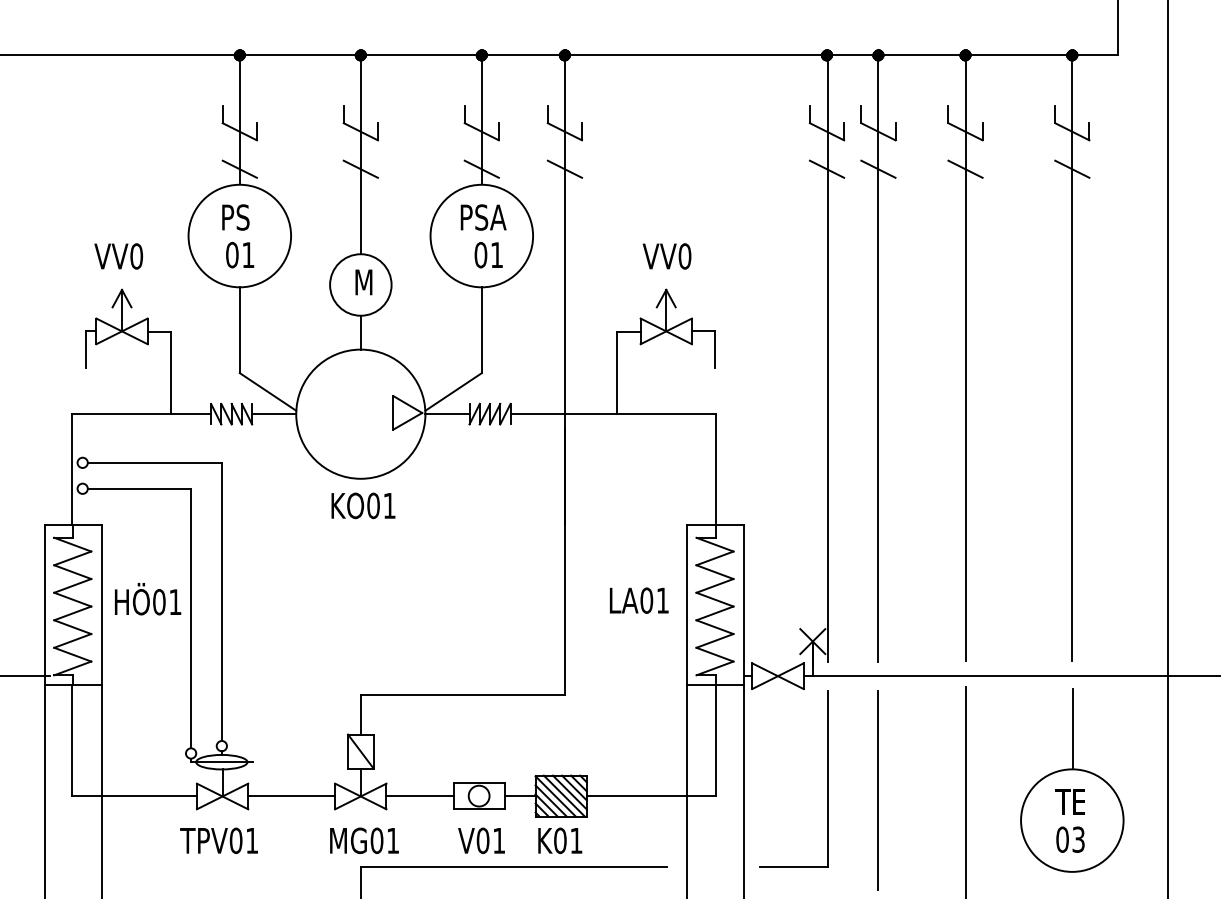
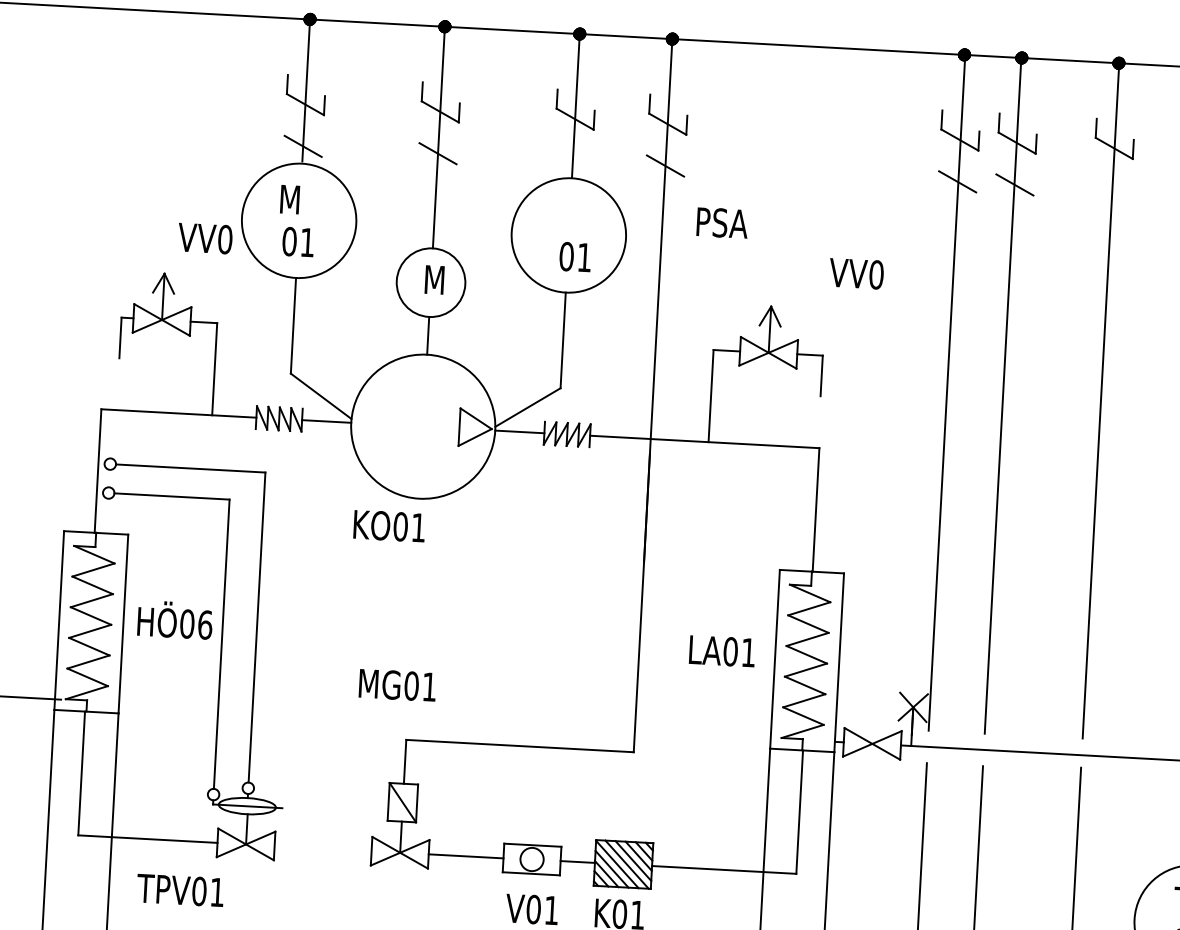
line: (481, 168) -> (572, 160), removed
line: (965, 168) -> (1112, 189), removed
text: (236, 217) -> (296, 199), PS -> M
text: (483, 217) -> (722, 223), moved
text: (118, 256) -> (205, 238), moved
text: (666, 256) -> (855, 273), moved
text: (363, 505) -> (389, 525), moved
text: (175, 602) -> (205, 625), HÖ01 -> HÖ06
line: (291, 796) -> (322, 848), removed
text: (218, 840) -> (179, 890), moved
text: (364, 840) -> (397, 684), moved

